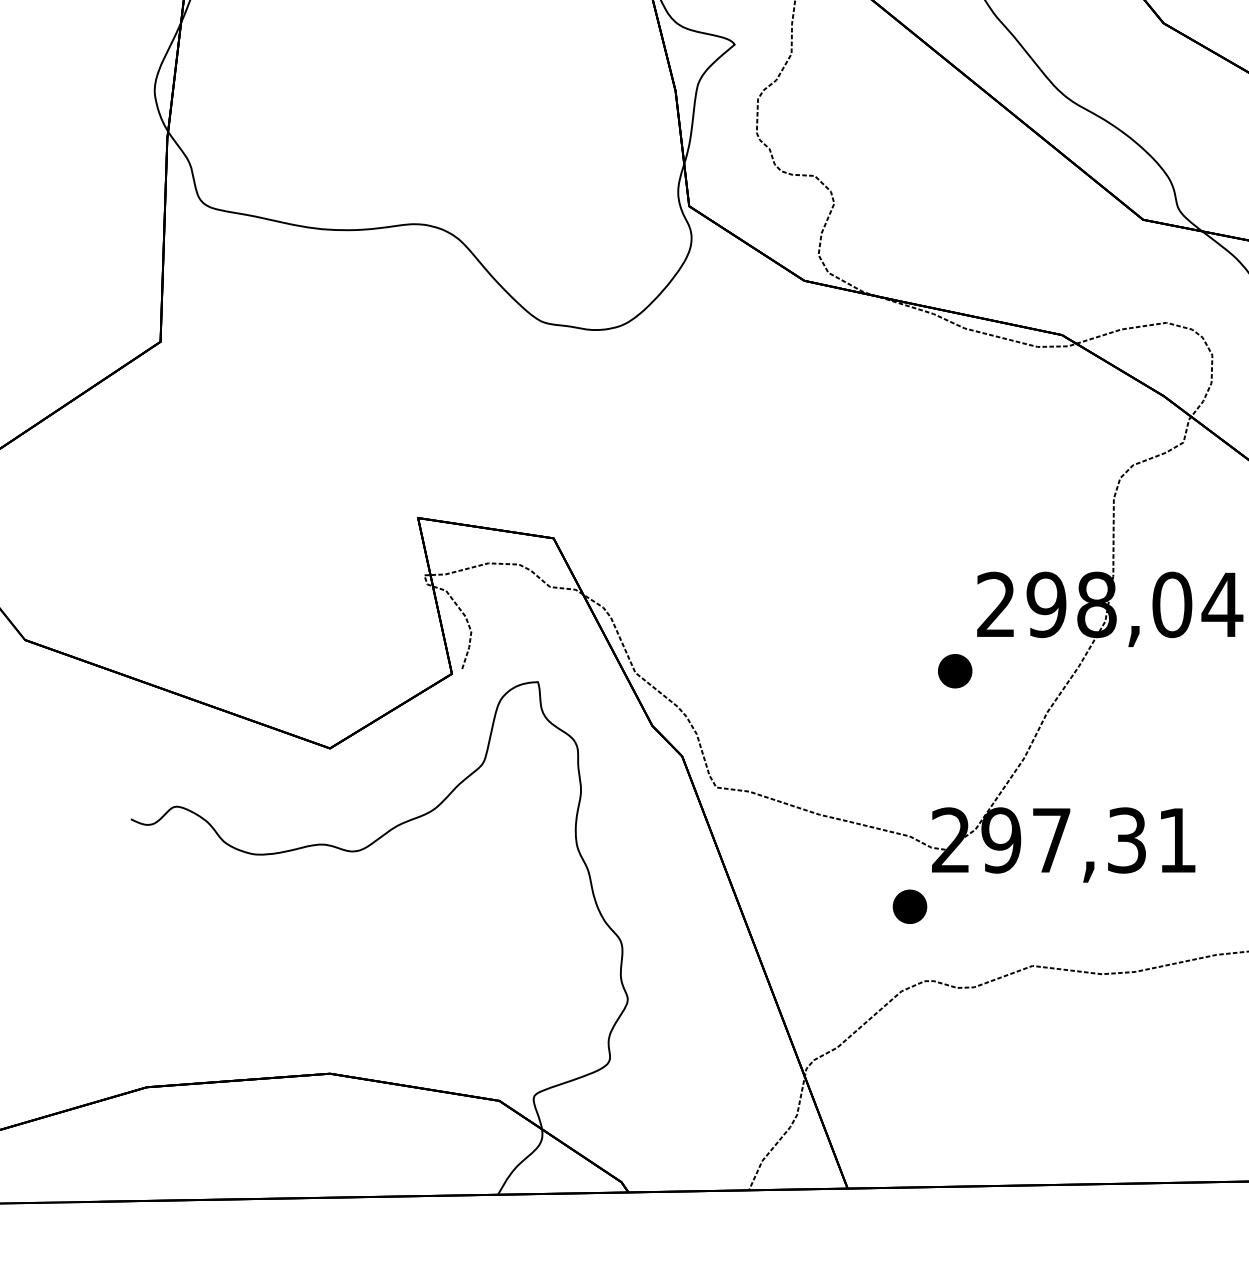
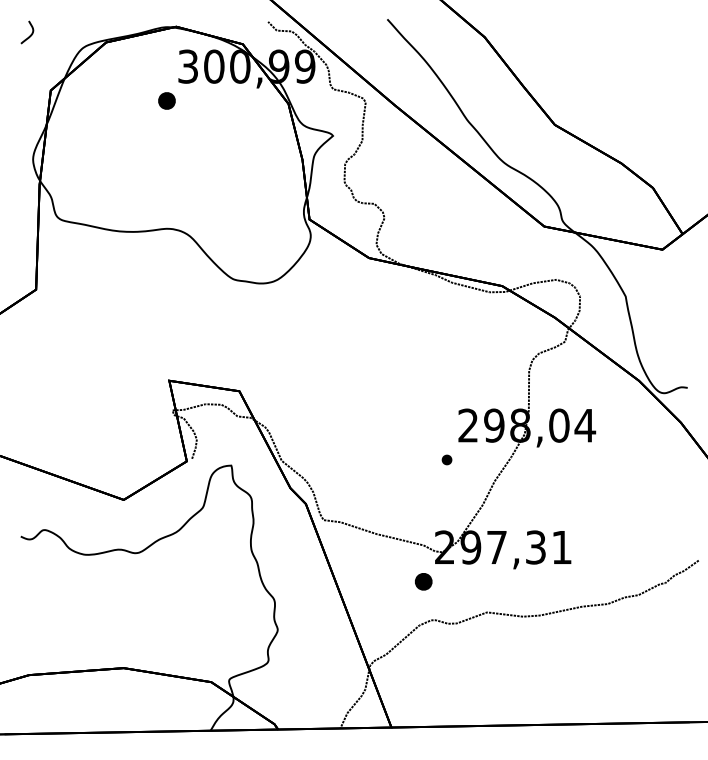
part: (954, 670) -> (446, 459), size x0.6

